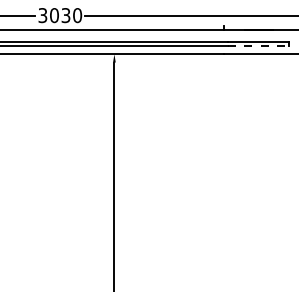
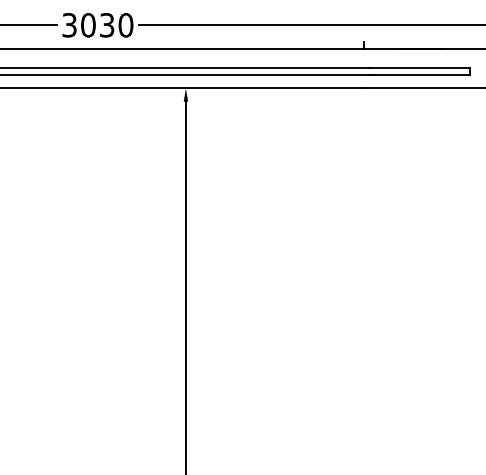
line: (258, 46) -> (420, 75), dashed -> solid

